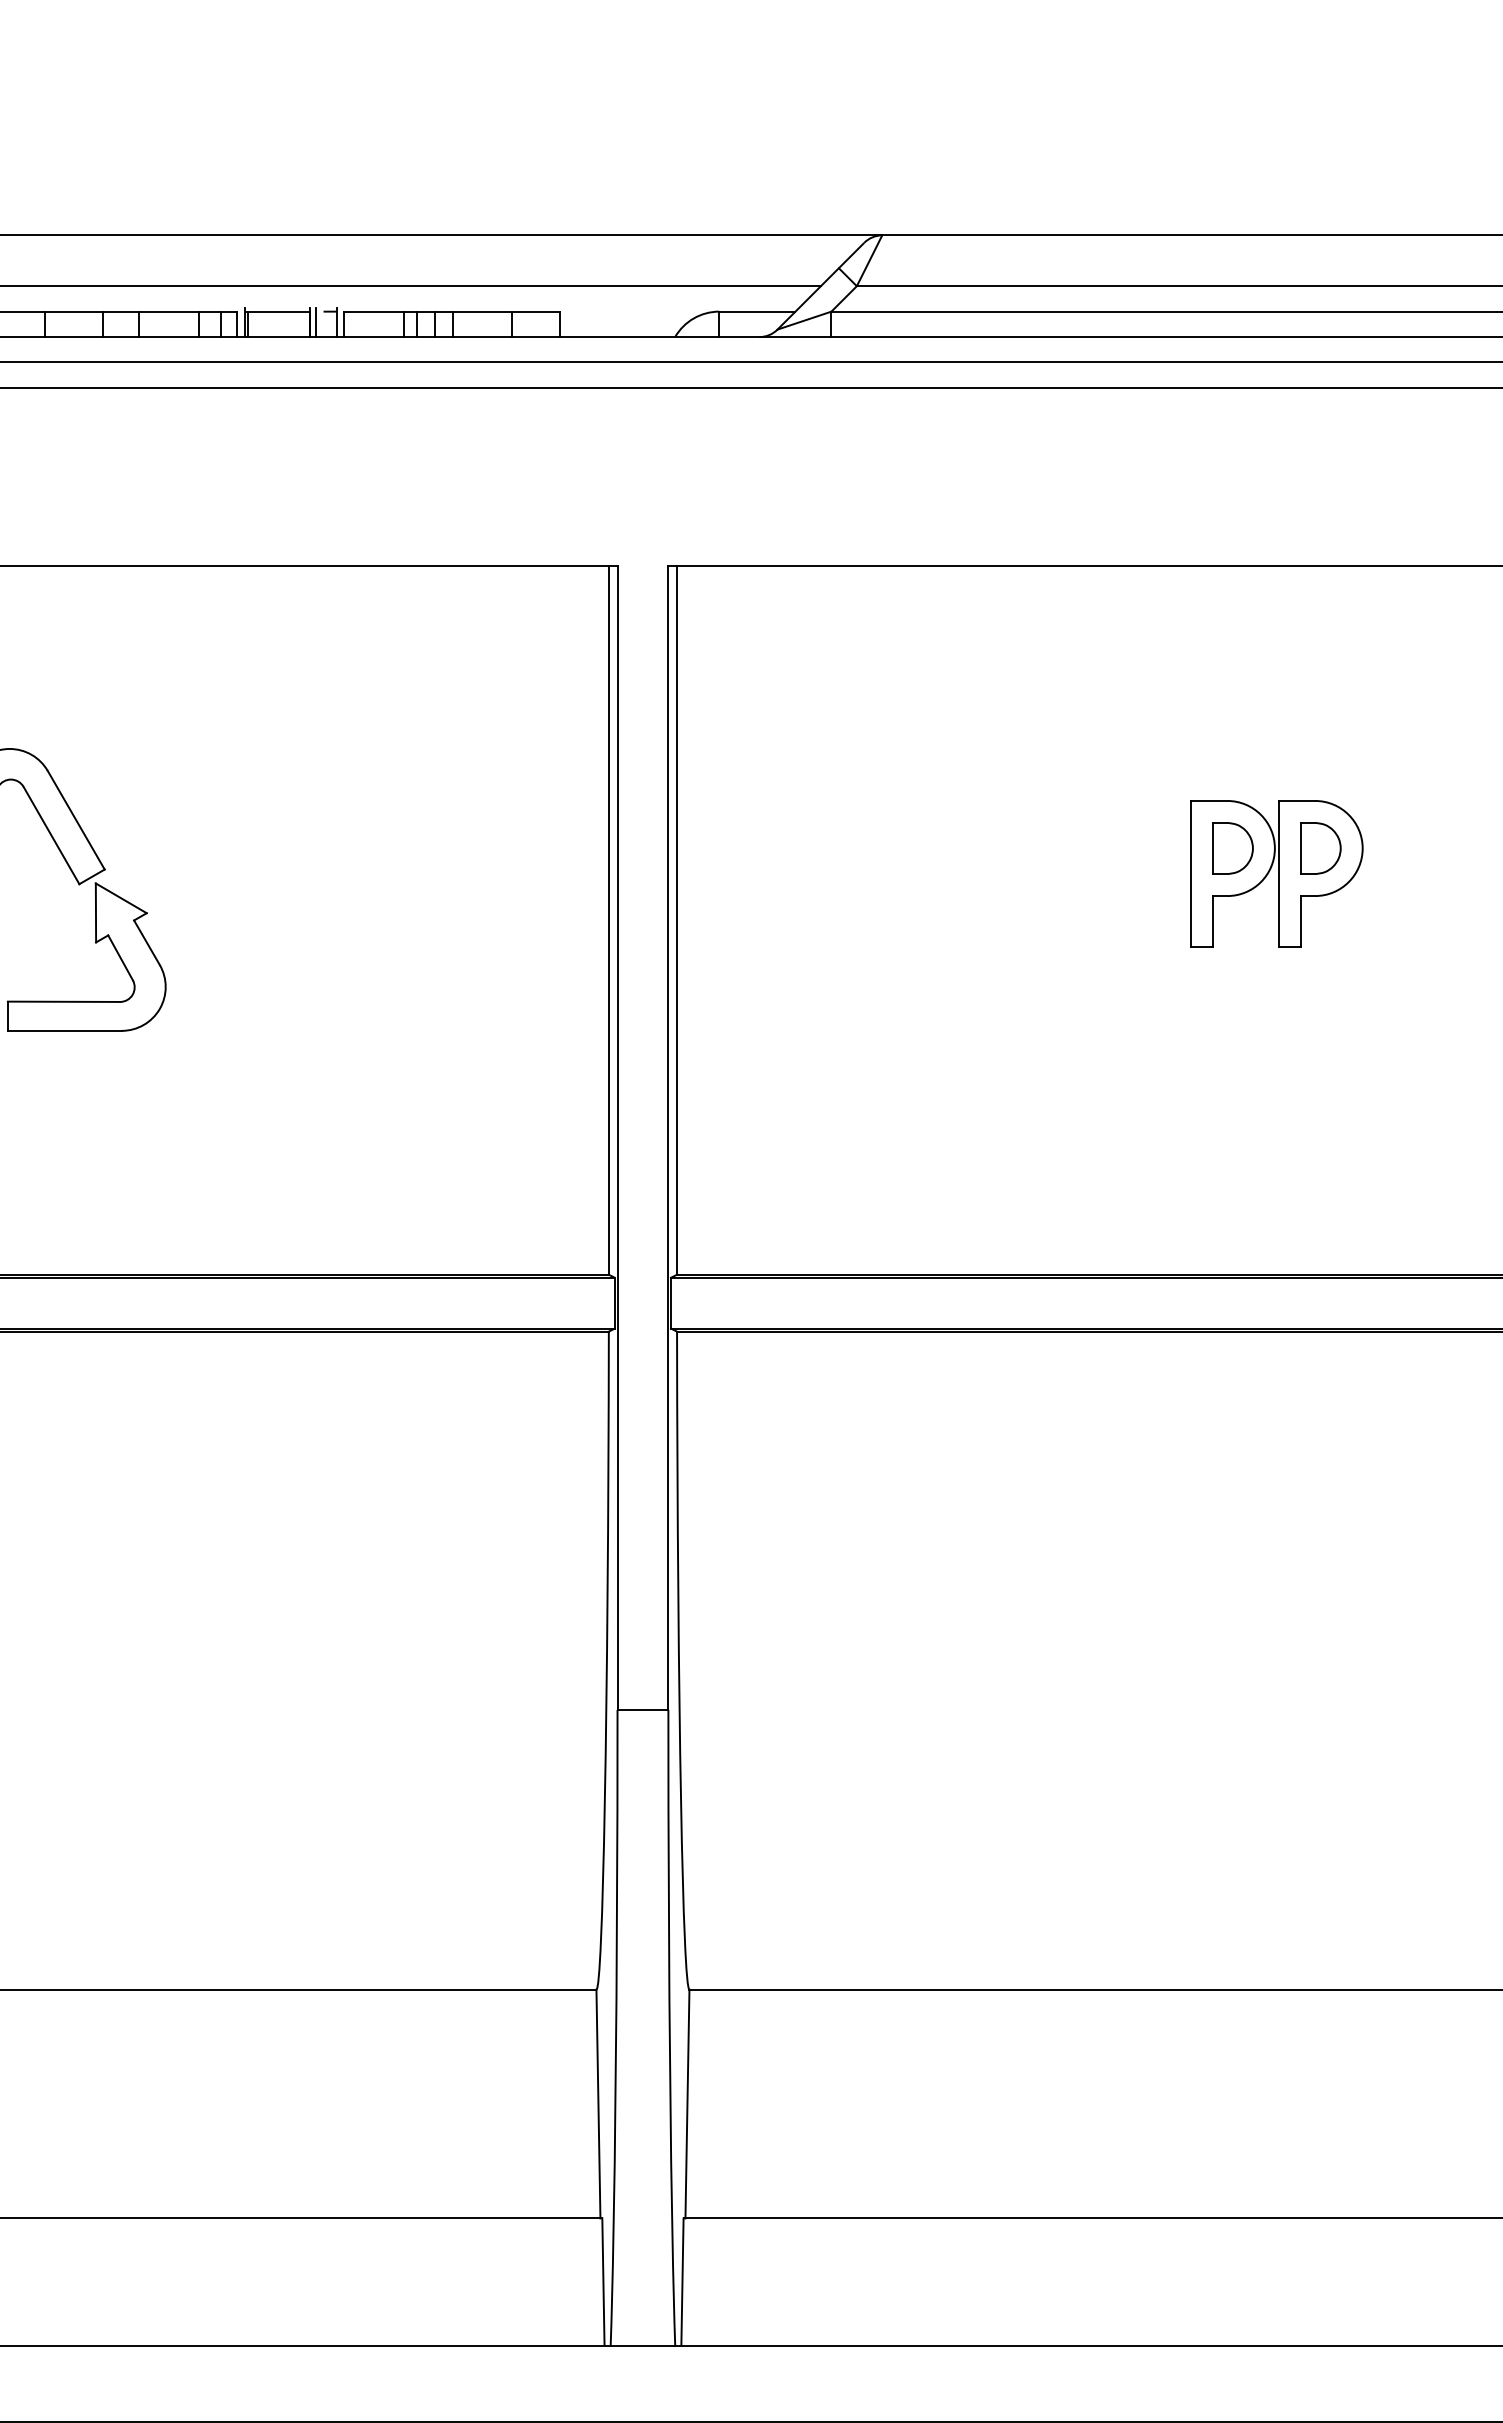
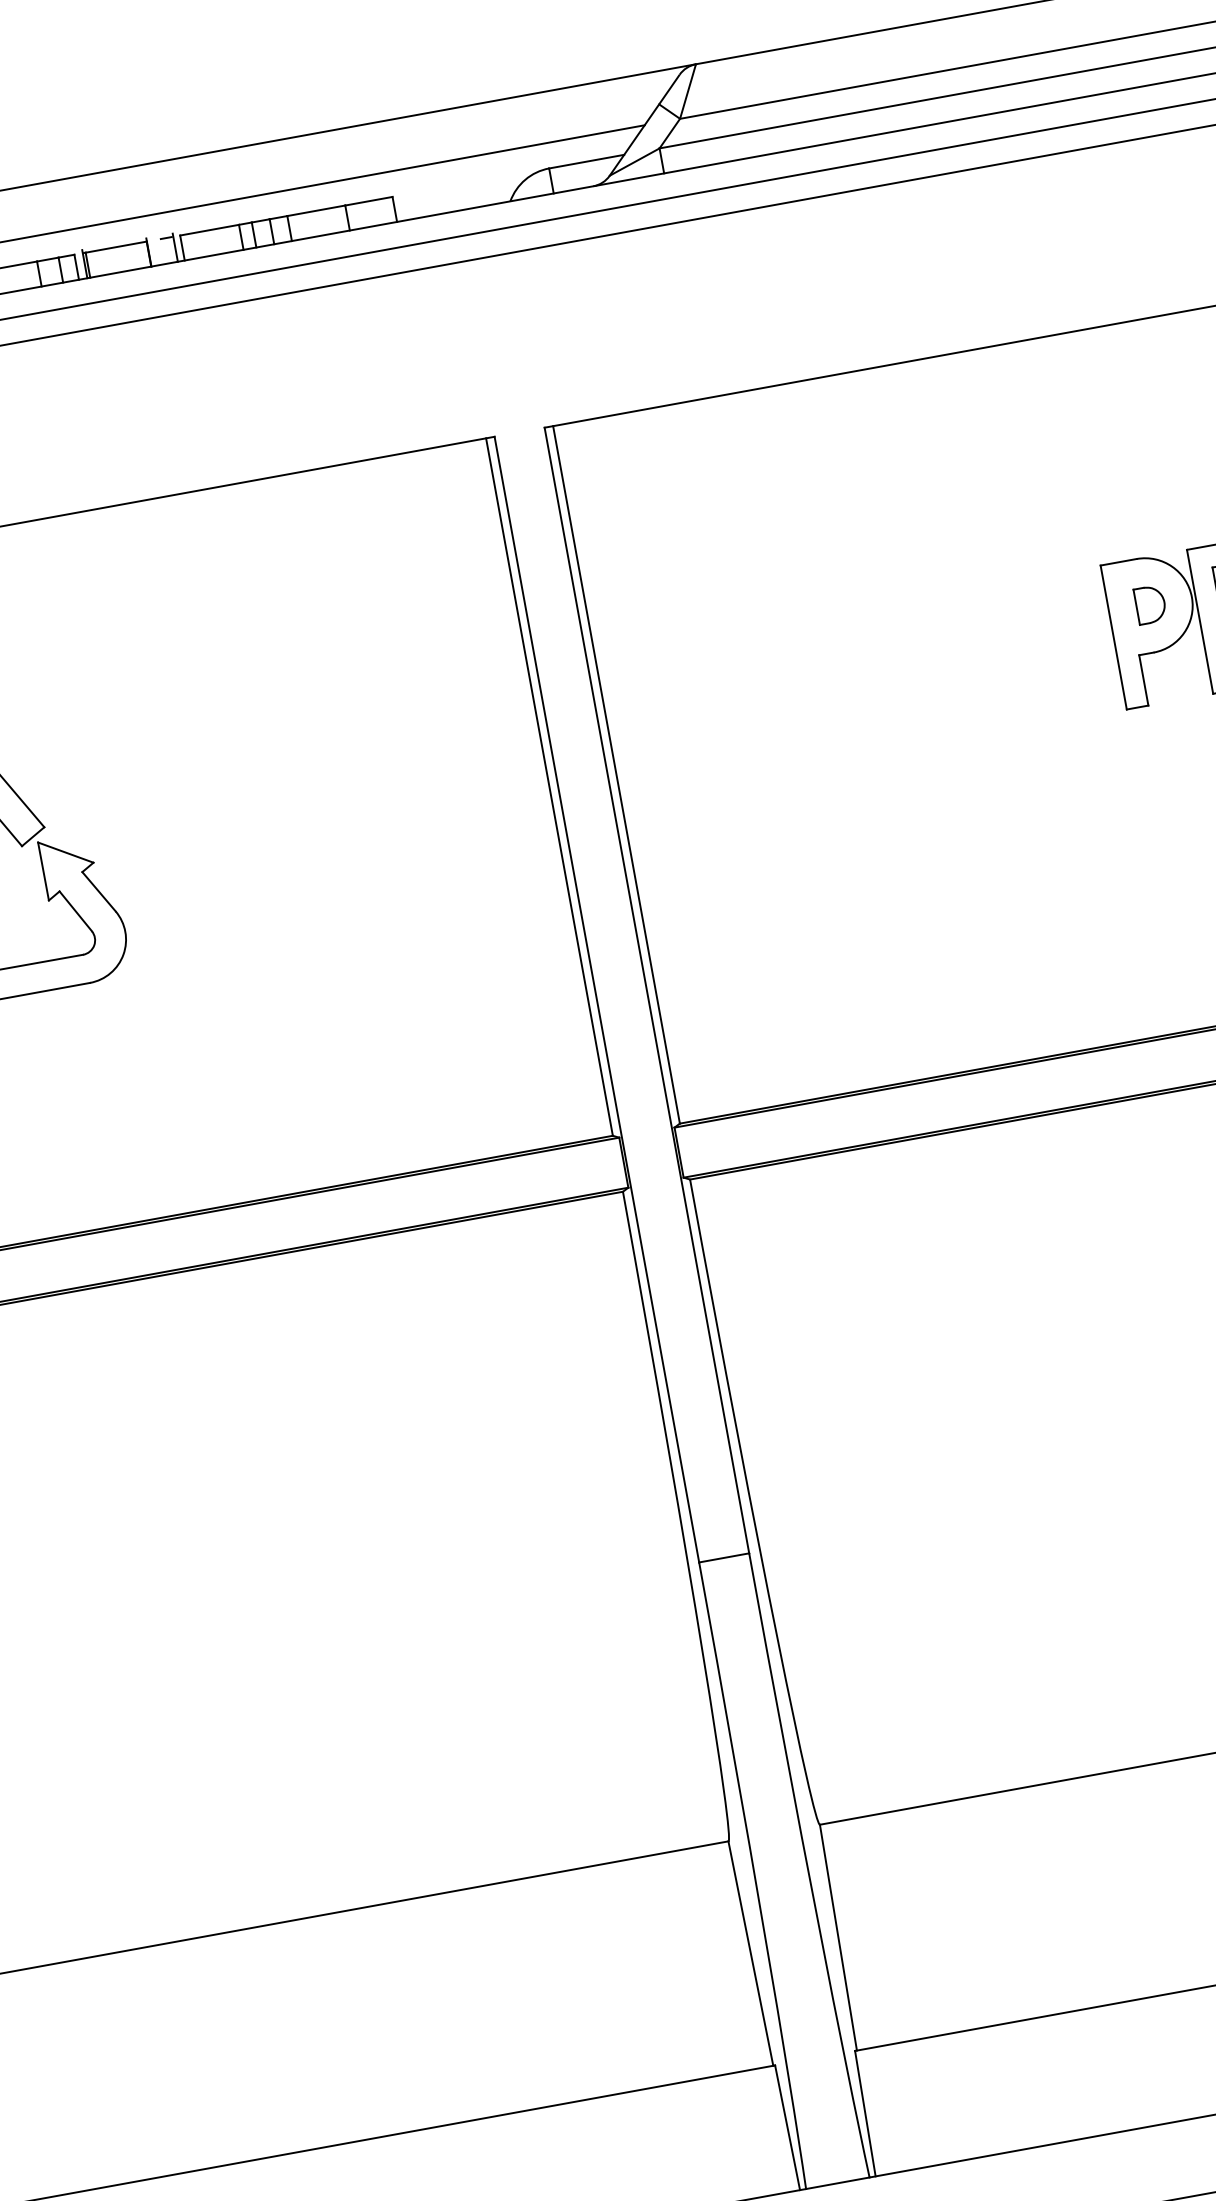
line: (315, 322) -> (153, 251), removed
part: (1232, 848) -> (1150, 604), size x0.7

